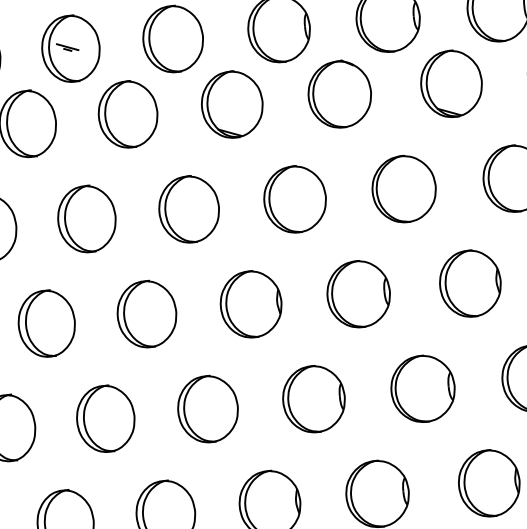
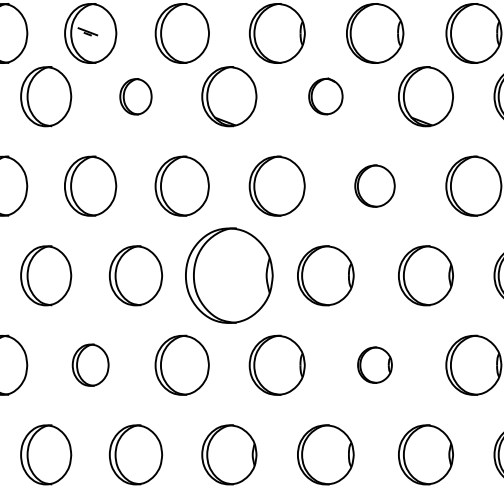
part: (339, 94) -> (325, 96), size x0.6
part: (127, 114) -> (135, 96), size x0.6
part: (403, 188) -> (374, 185), size x0.7
part: (251, 304) -> (229, 275), size x1.6
part: (422, 388) -> (374, 364), size x0.6
part: (105, 417) -> (90, 364), size x0.7

